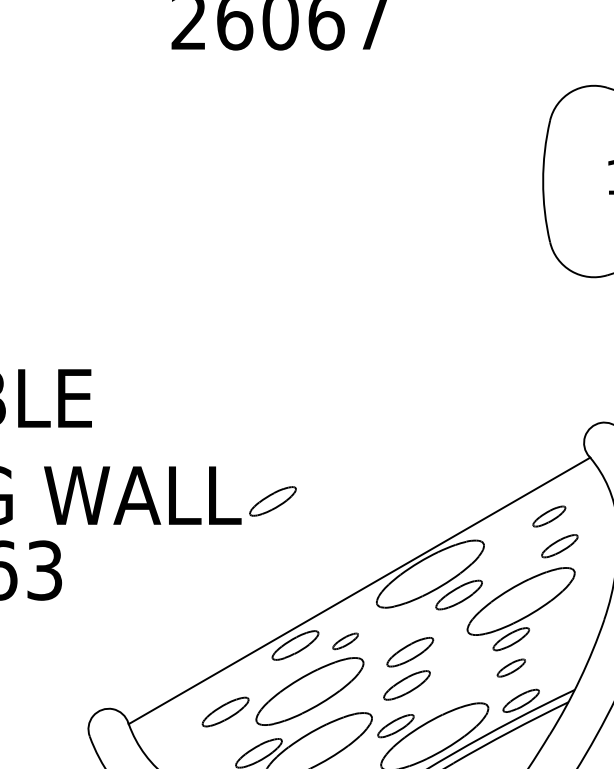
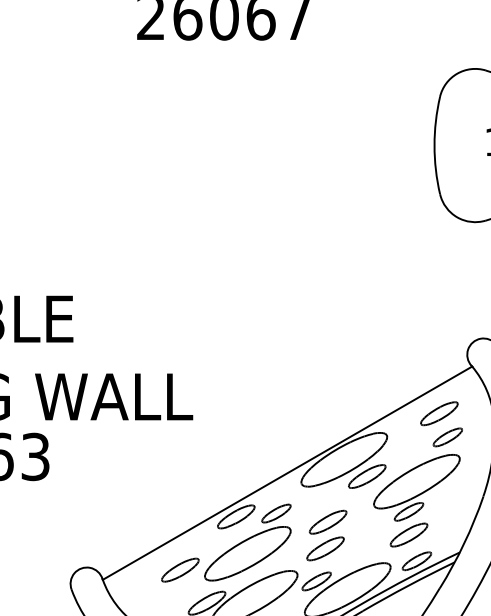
part: (272, 501) -> (217, 401), removed
part: (549, 516) -> (439, 413), size x1.43
part: (345, 641) -> (276, 513), size x1.43
part: (511, 667) -> (409, 534), size x1.67

